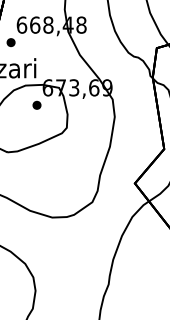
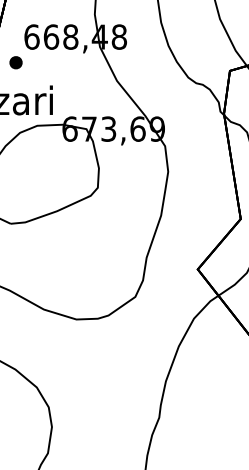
part: (36, 104) -> (53, 153), removed

